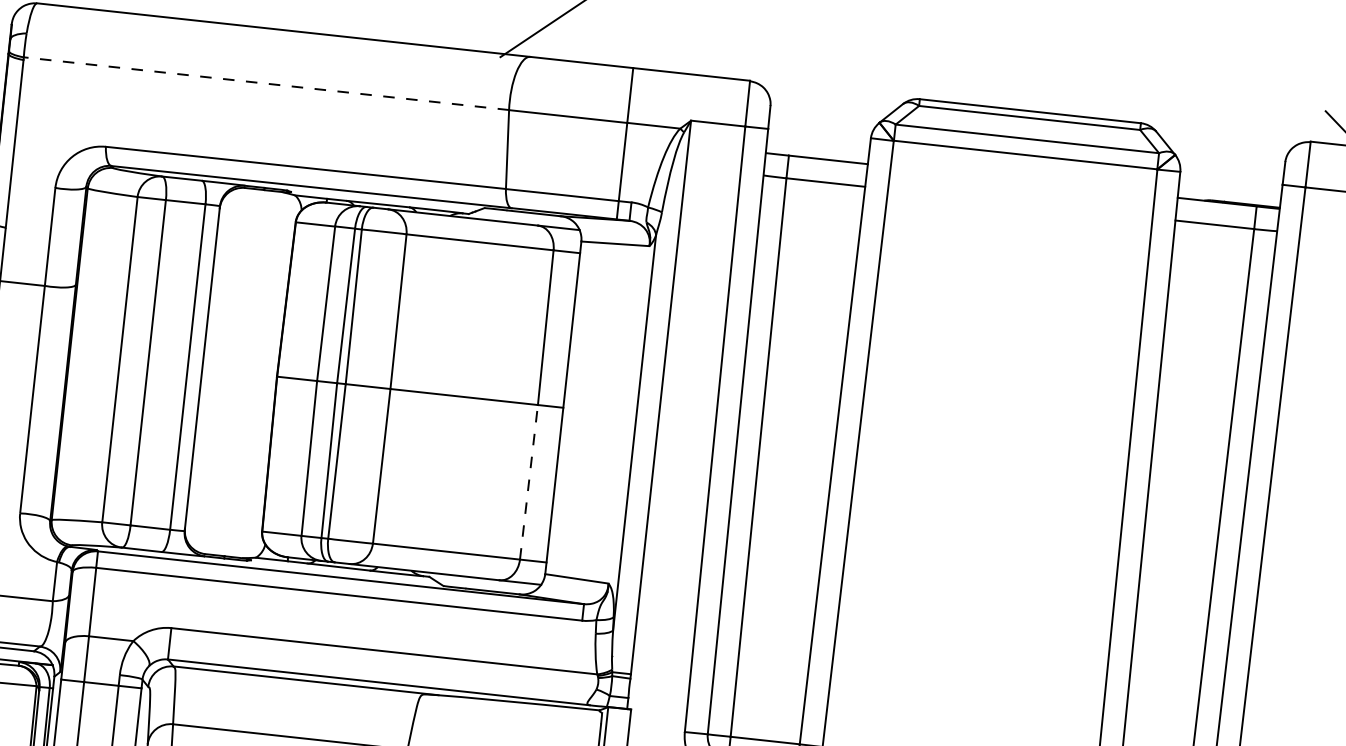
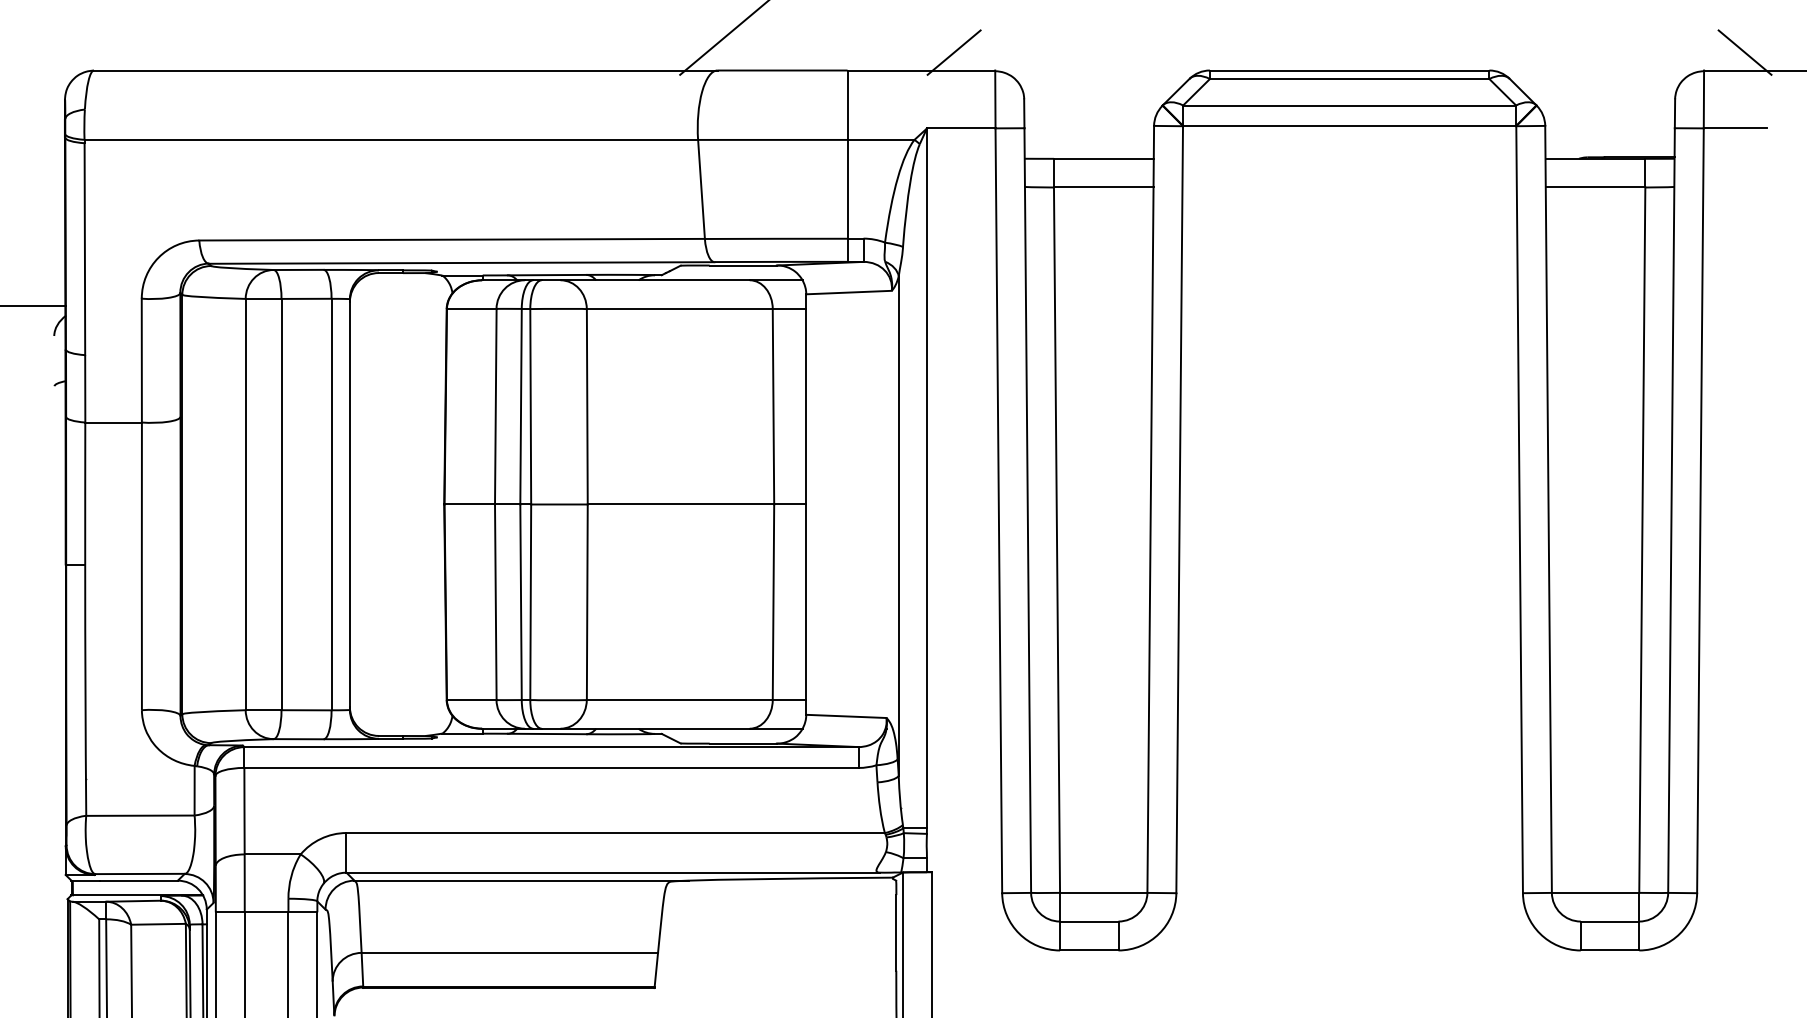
line: (718, 62) -> (953, 52), added
line: (266, 83) -> (391, 139), dashed -> solid
line: (528, 482) -> (773, 602), dashed -> solid

